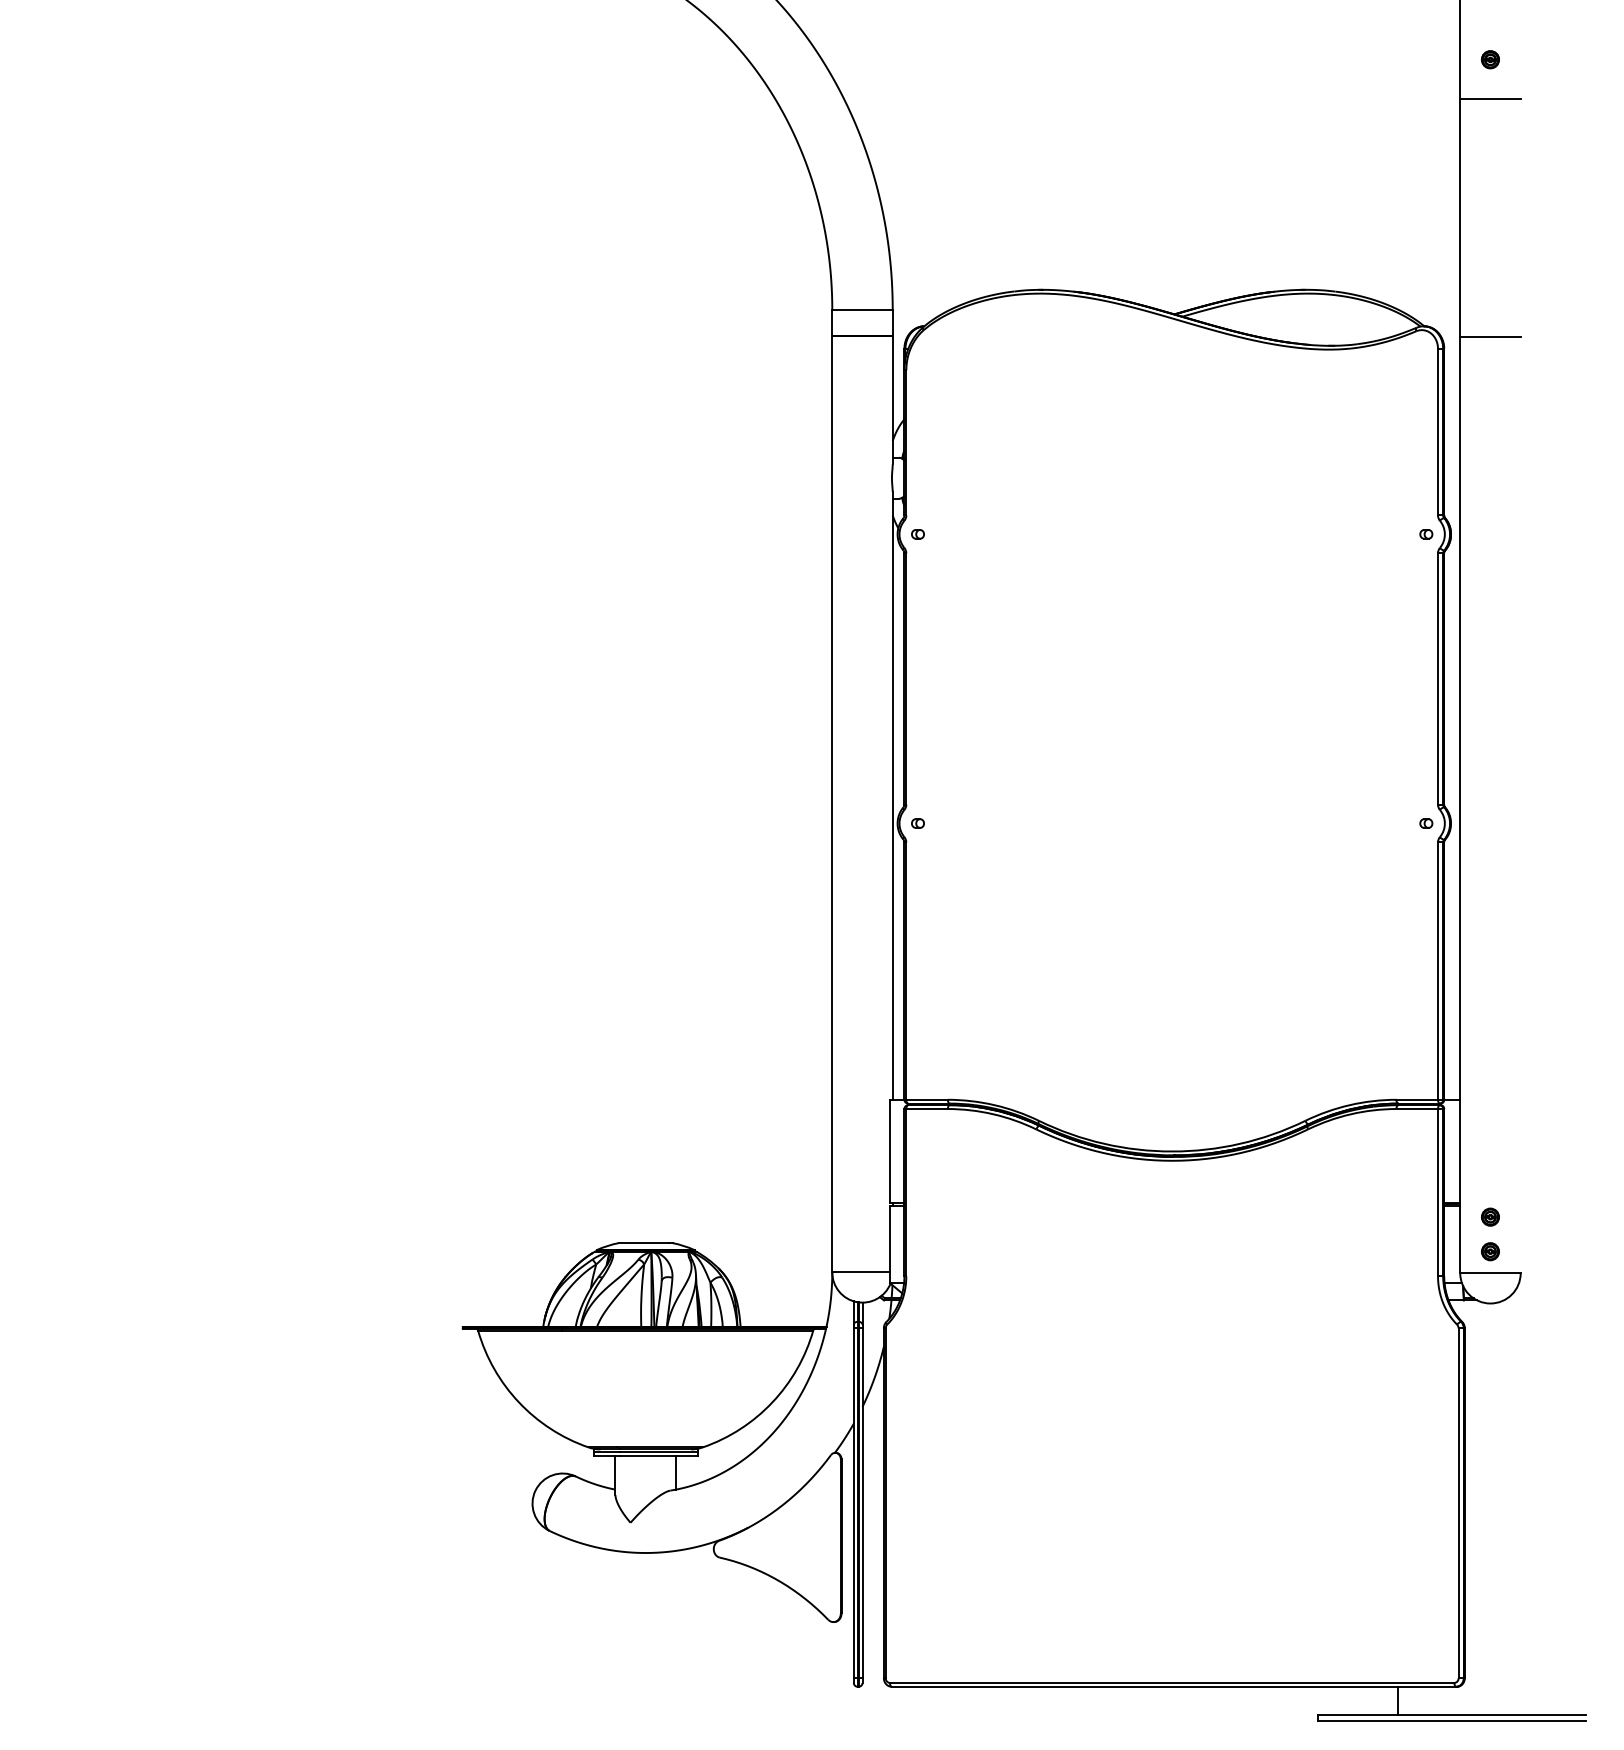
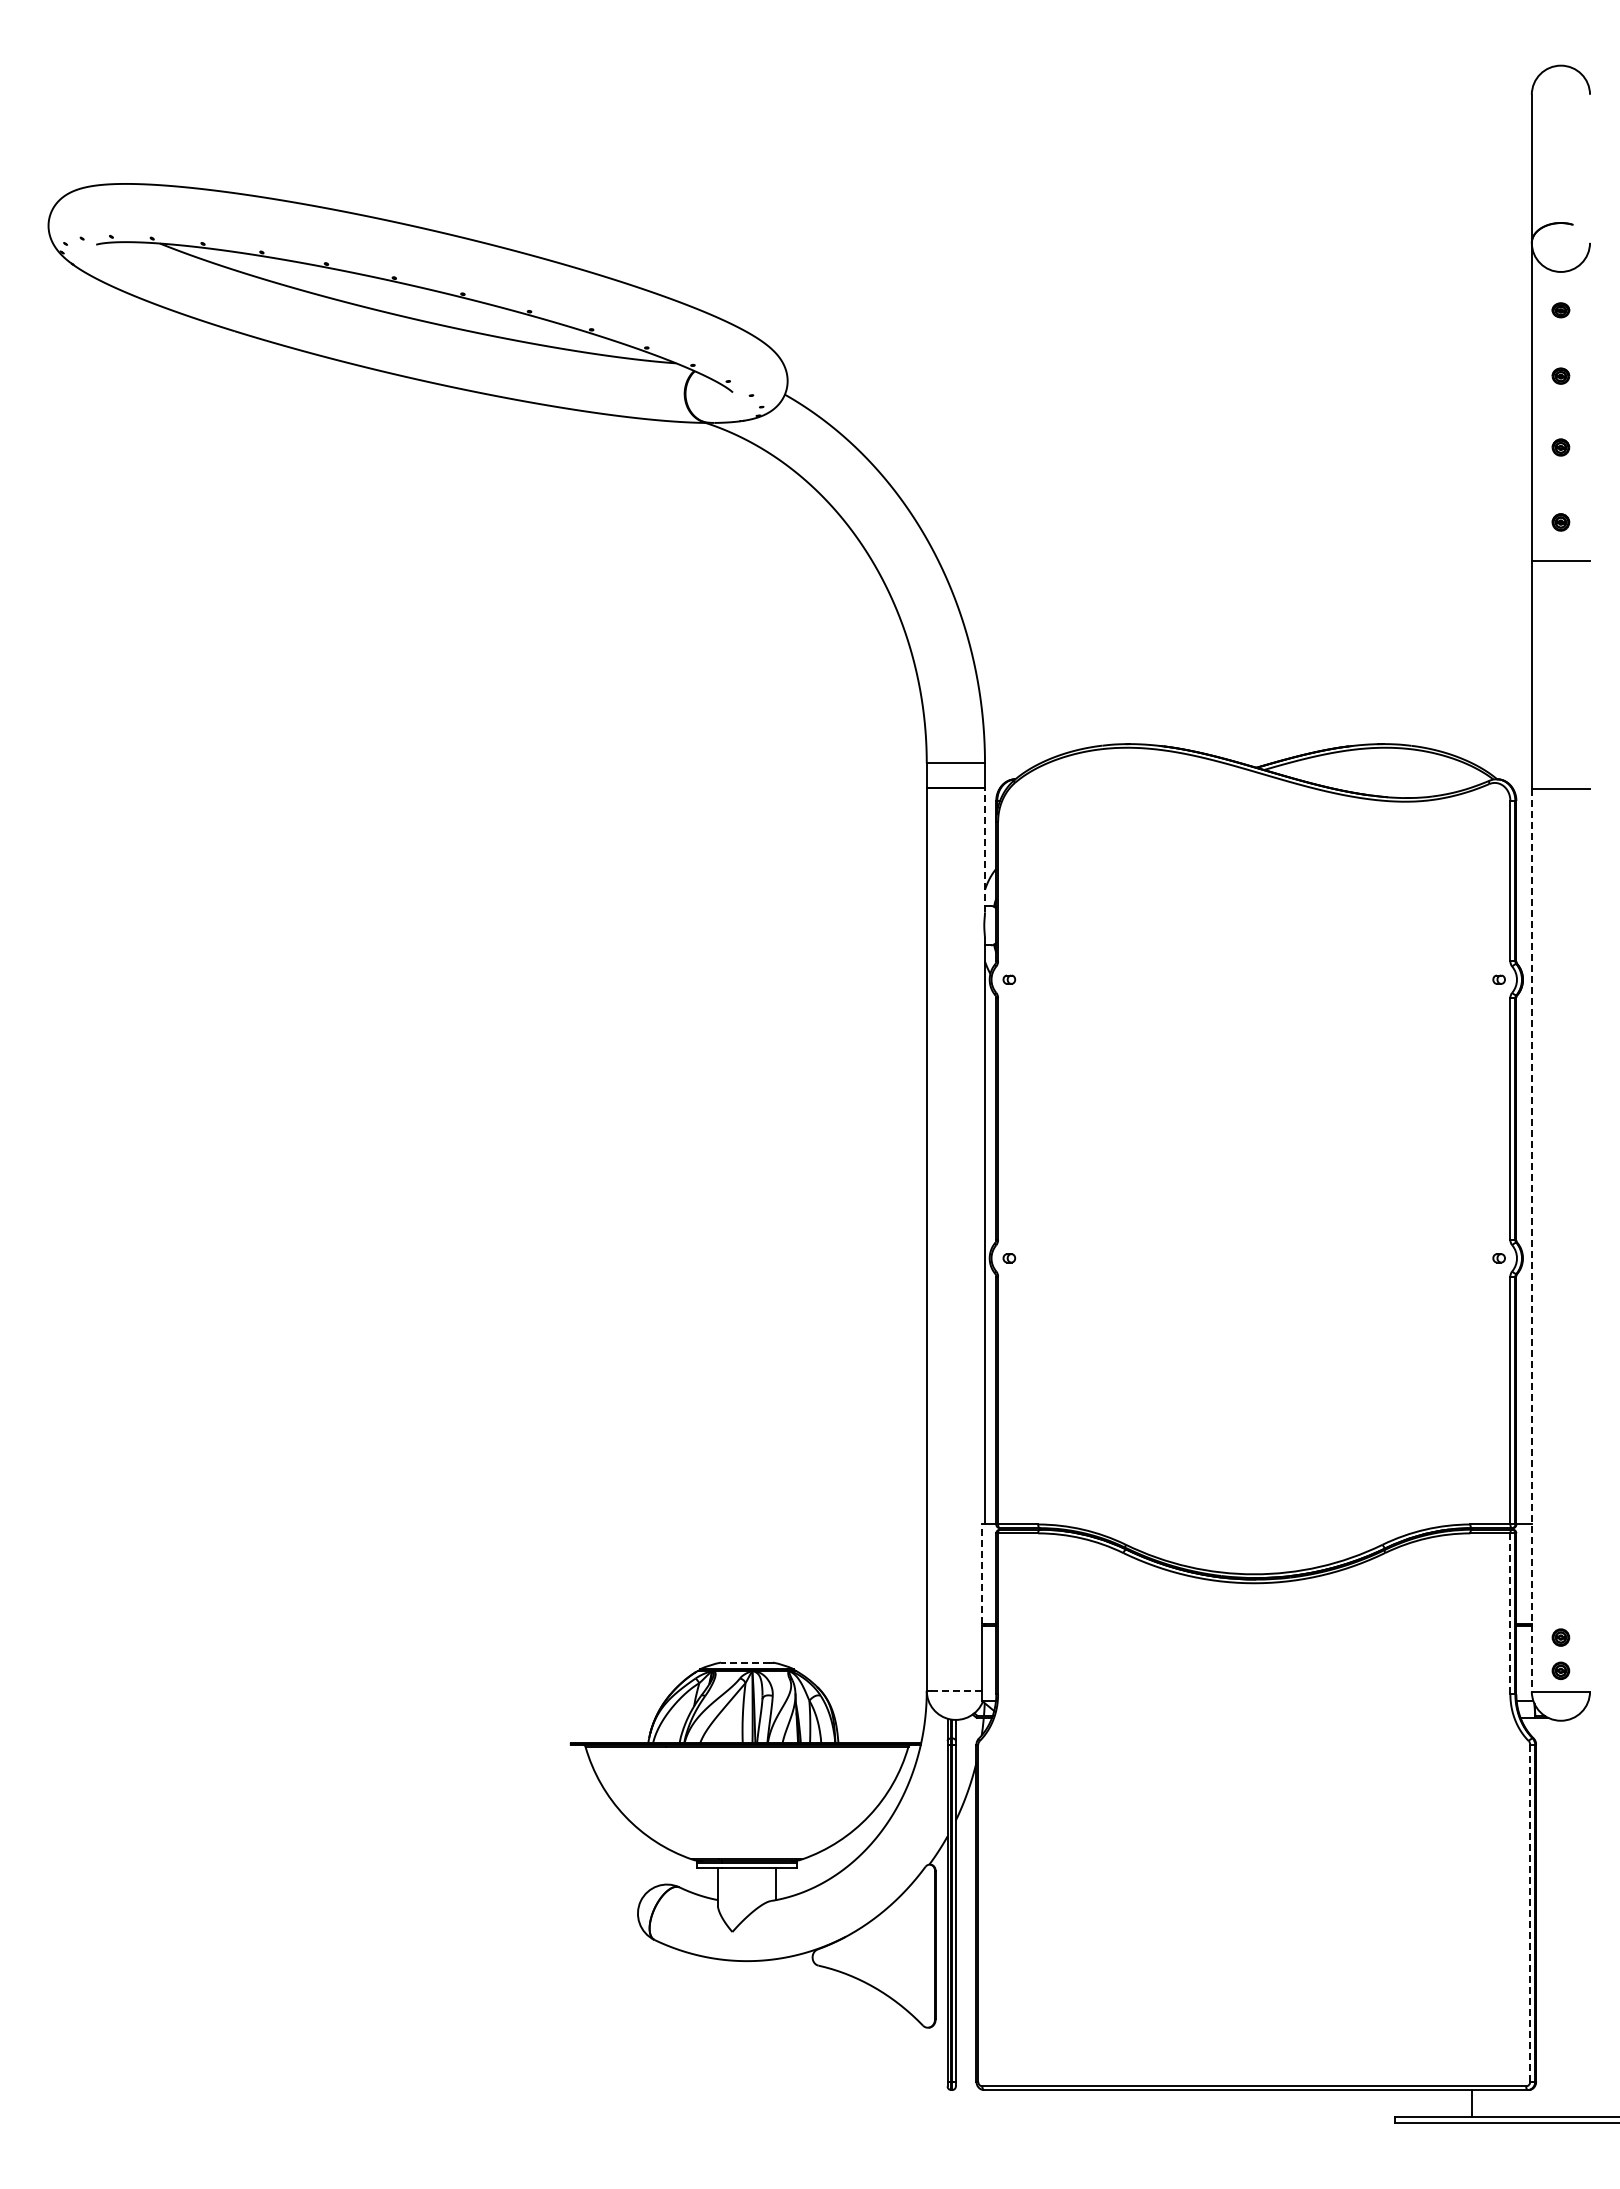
line: (893, 400) -> (985, 850), solid -> dashed
line: (1459, 805) -> (1531, 1240), solid -> dashed
line: (890, 1151) -> (982, 1574), solid -> dashed
line: (1438, 1192) -> (1510, 1613), solid -> dashed
line: (643, 1243) -> (744, 1662), solid -> dashed
line: (863, 1272) -> (956, 1690), solid -> dashed
line: (1458, 1503) -> (1530, 1913), solid -> dashed

